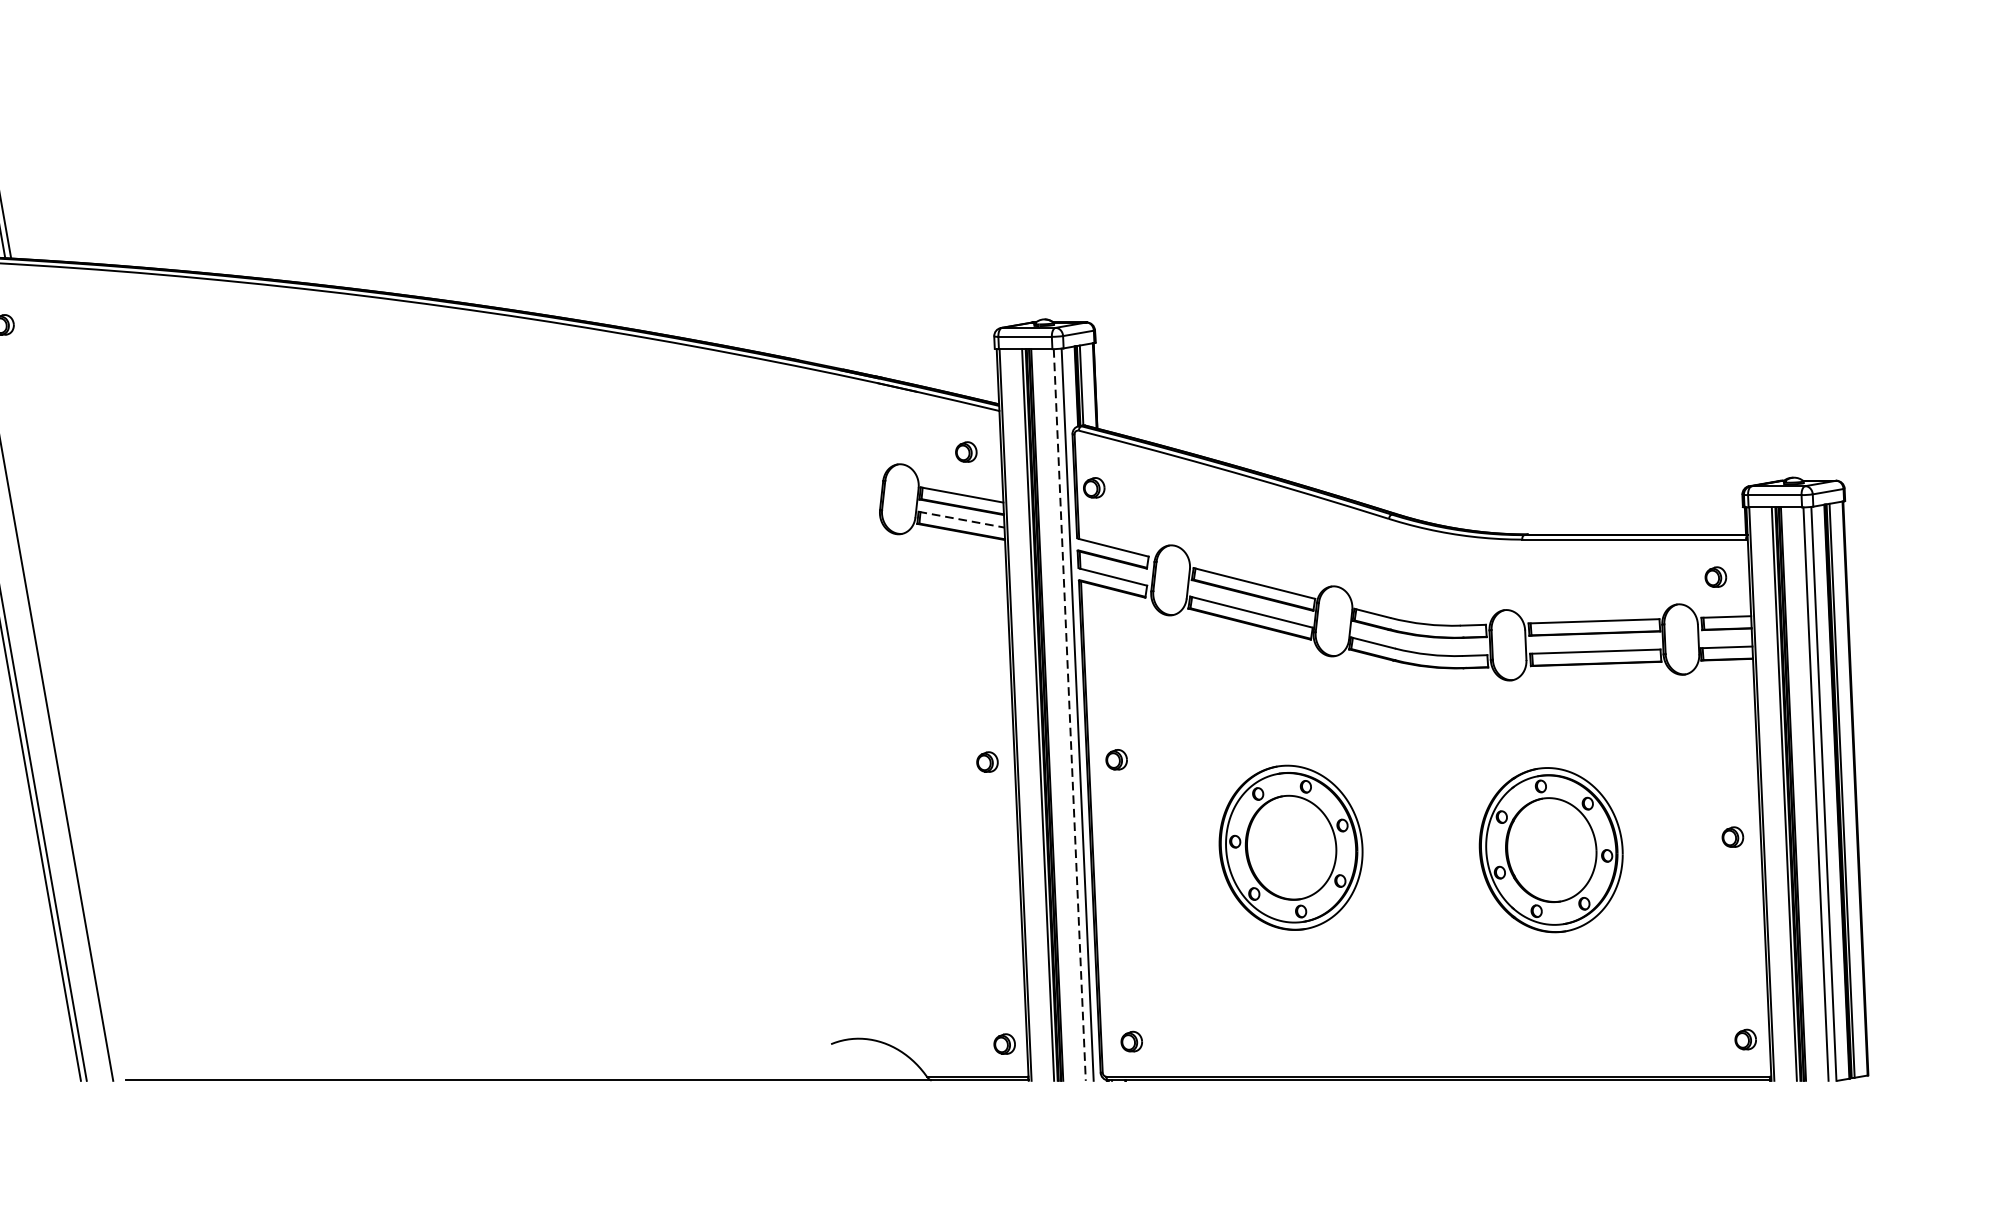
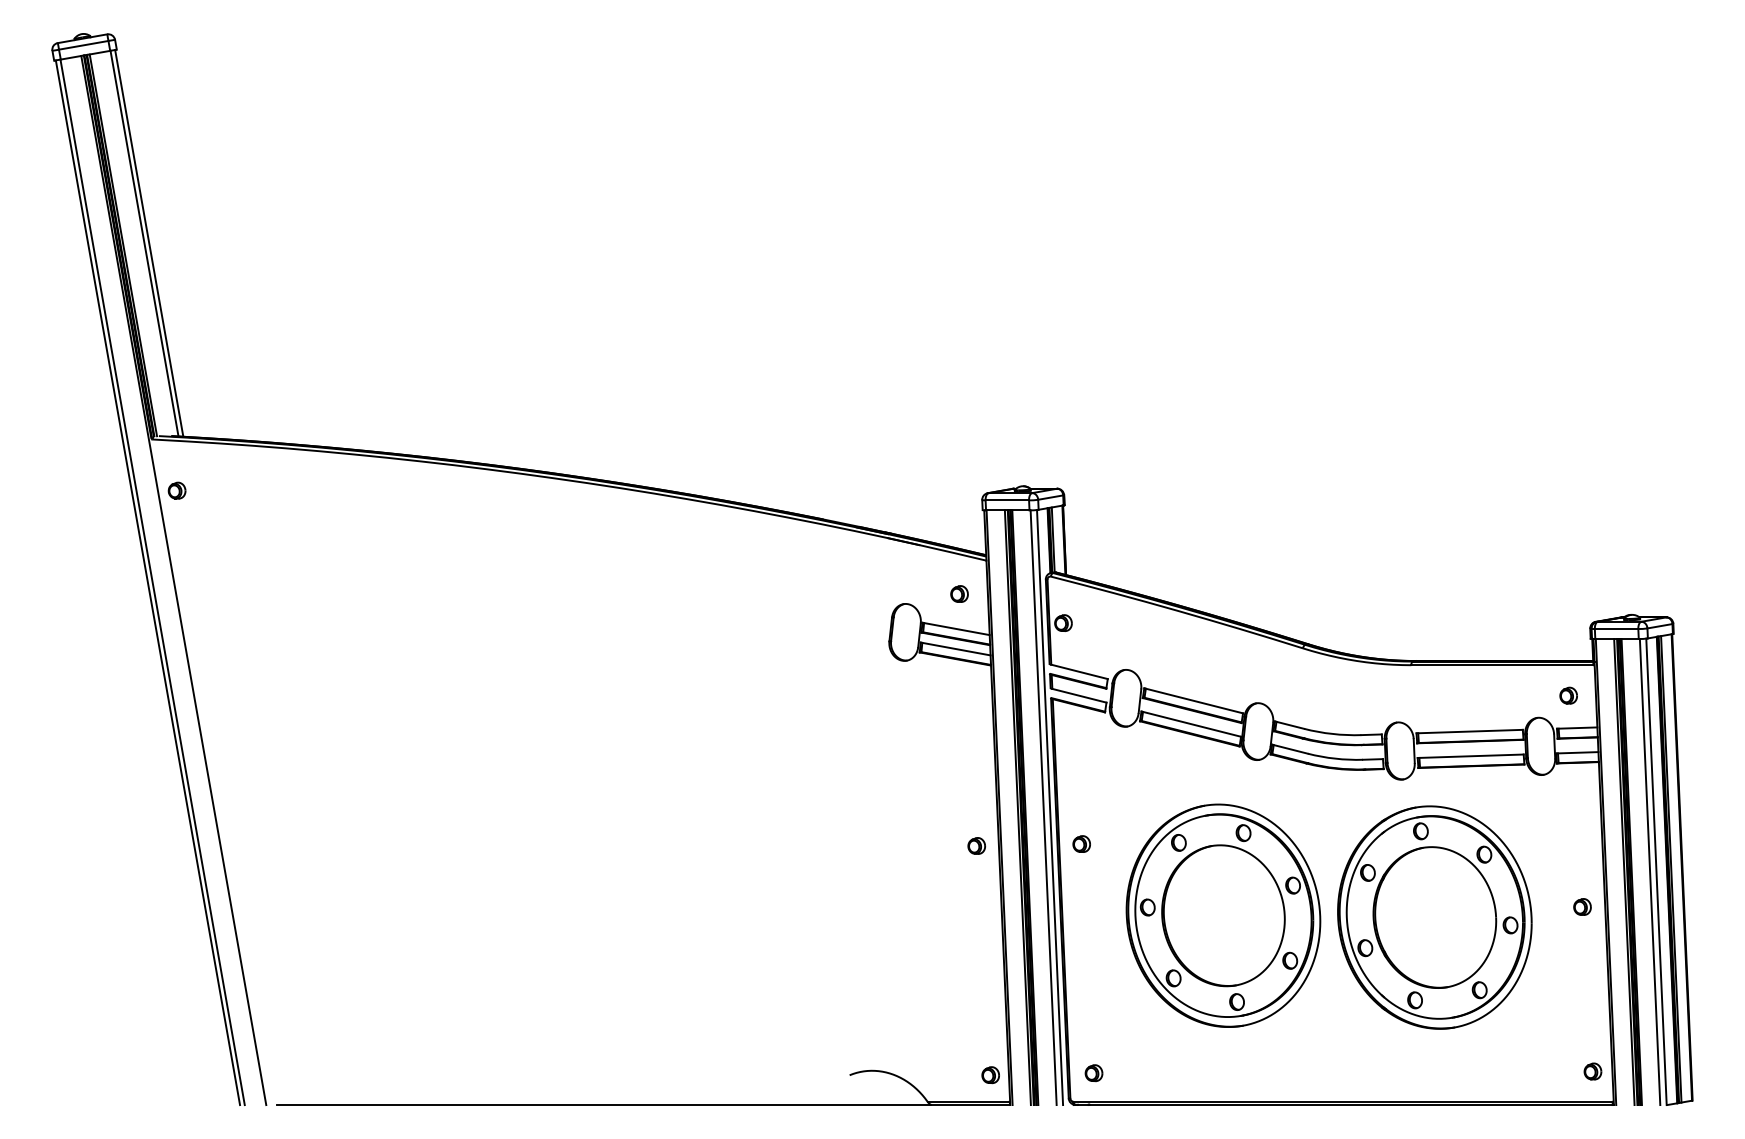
line: (961, 519) -> (955, 648), dashed -> solid
line: (1069, 714) -> (1043, 807), dashed -> solid
part: (1291, 847) -> (1223, 915), size x1.67
part: (1550, 850) -> (1434, 917), size x1.67

